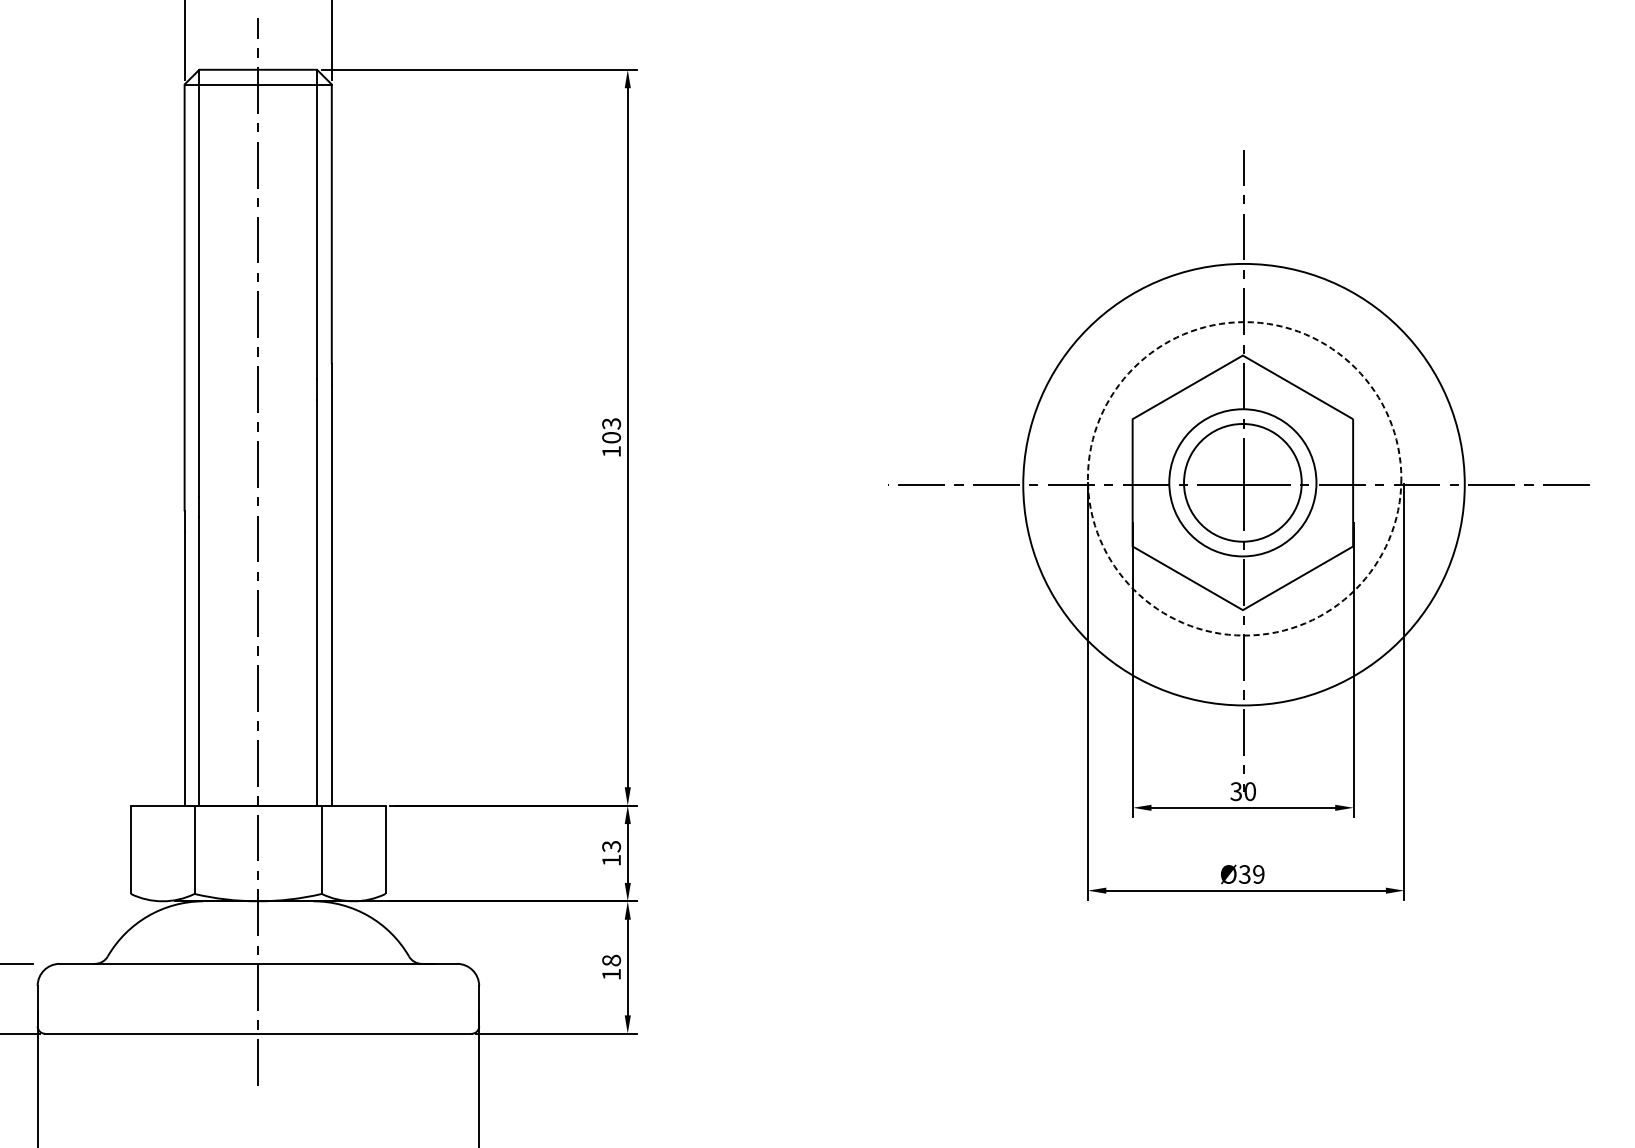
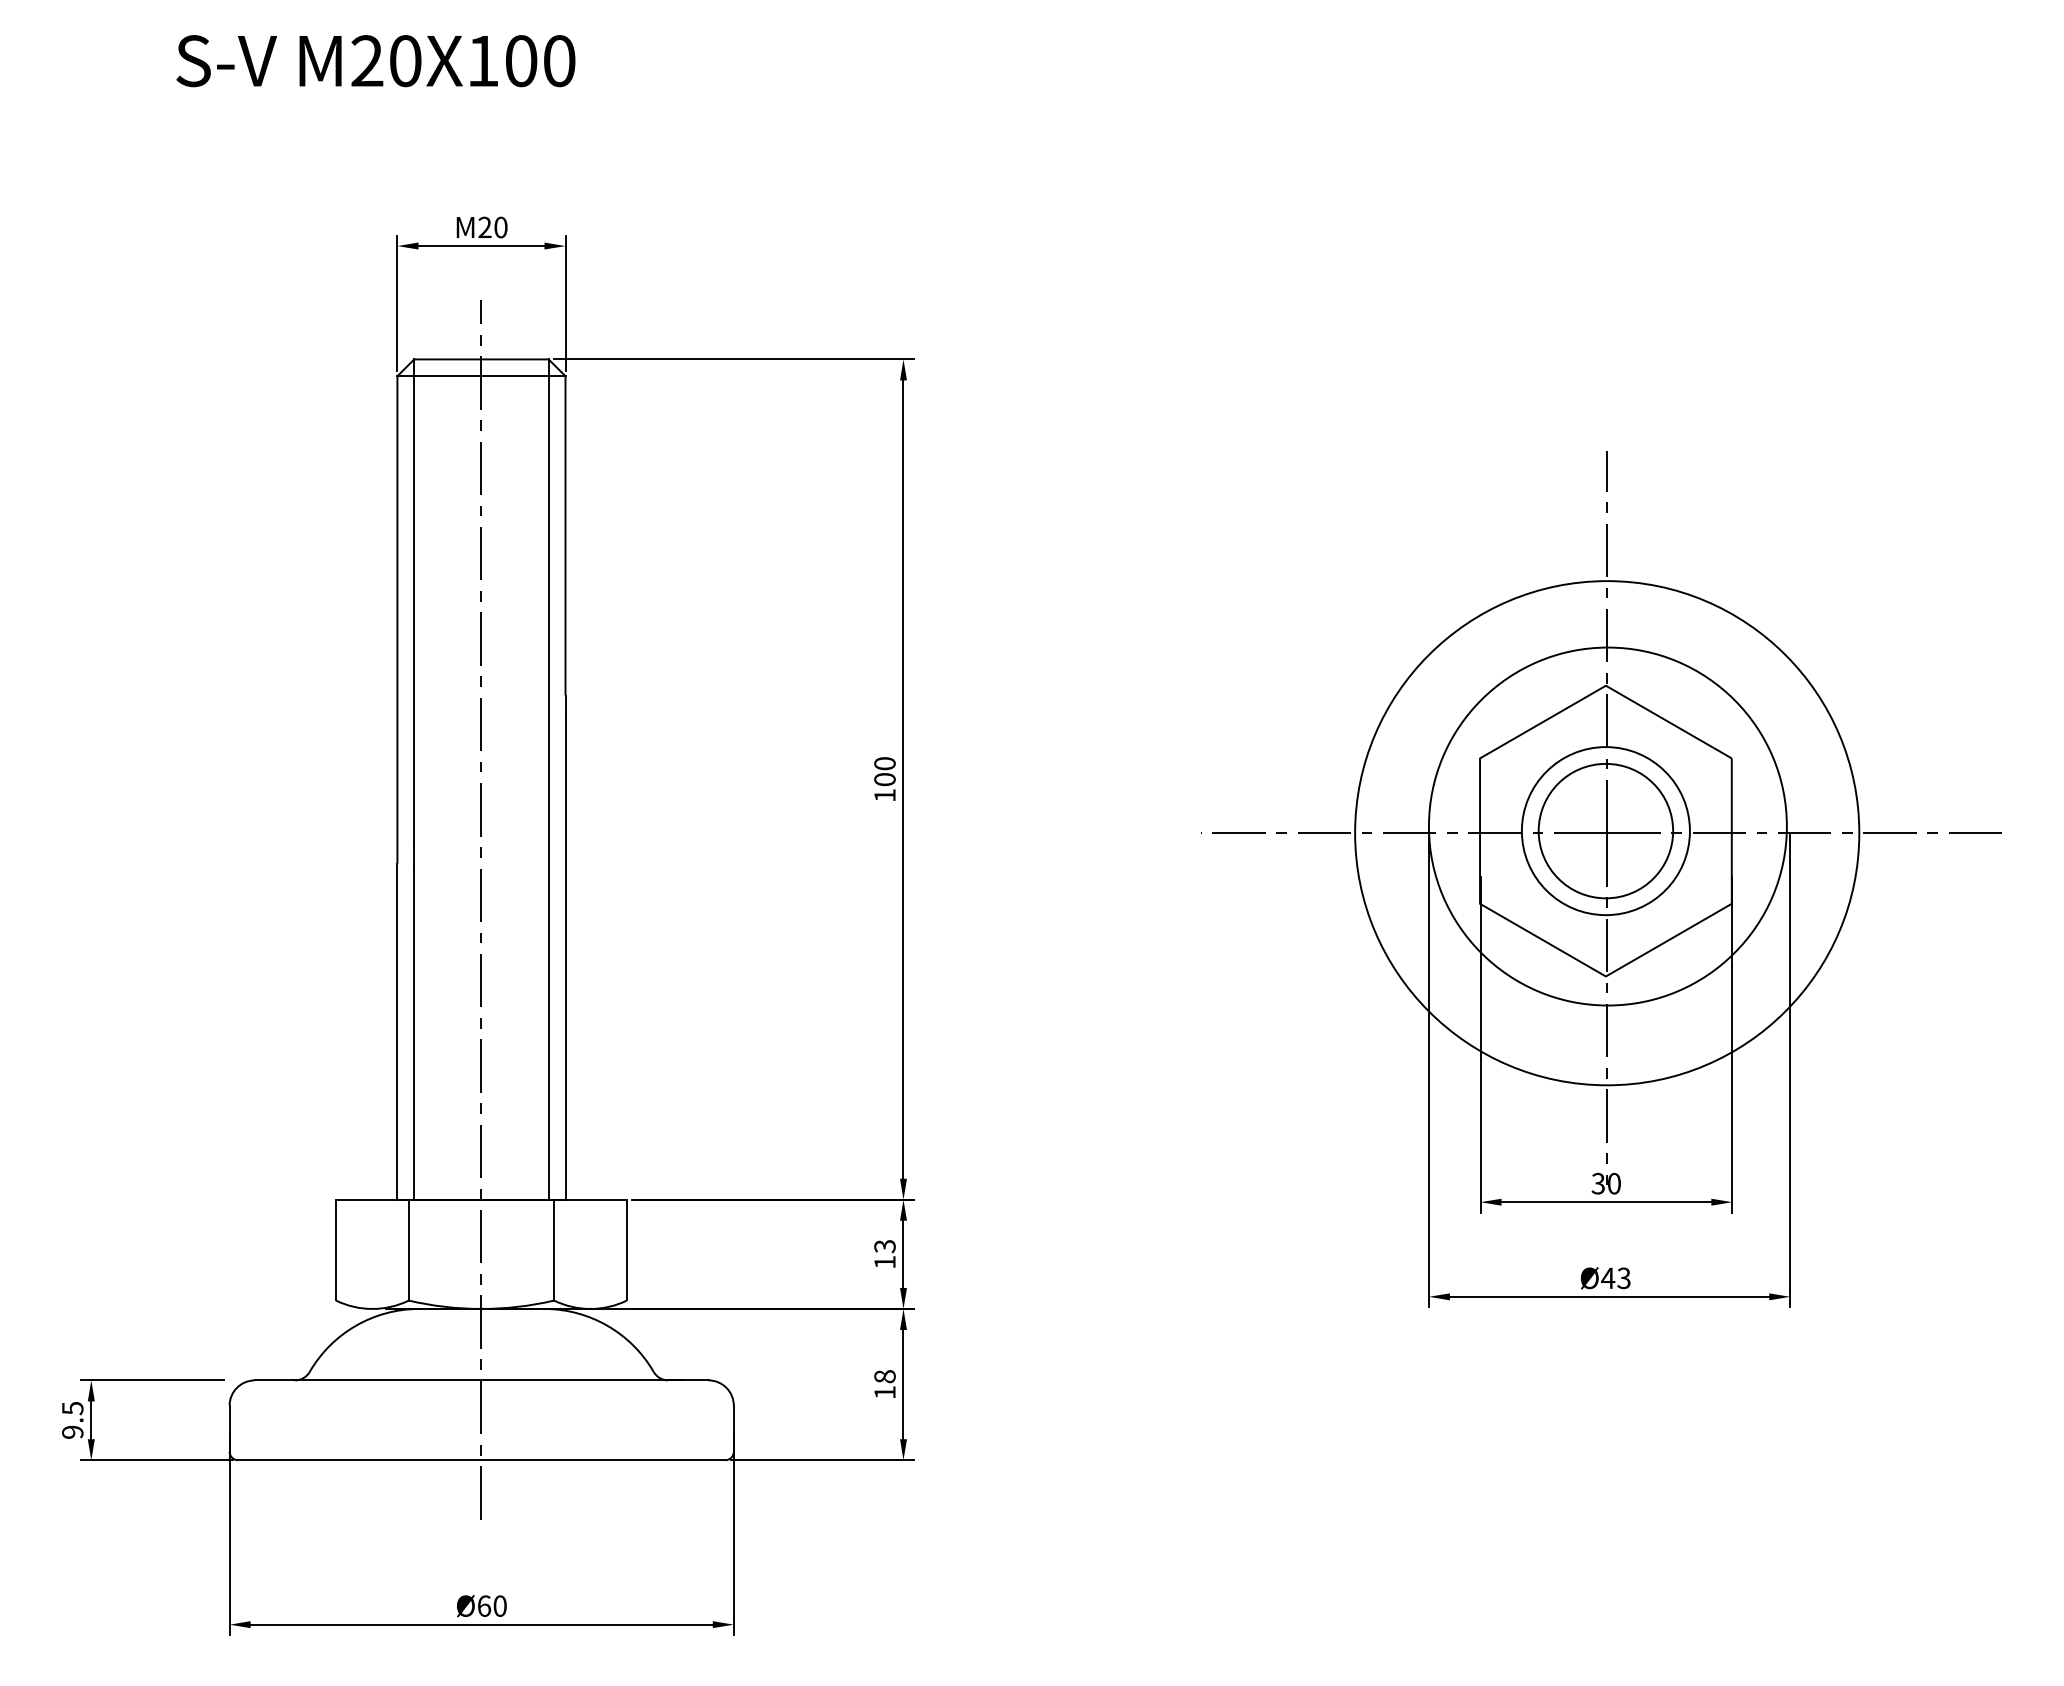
text: (611, 423) -> (884, 763), 103 -> 100
circle: (1244, 478) -> (1607, 826), dashed -> solid
text: (1251, 874) -> (1615, 1278), Ø39 -> Ø43

